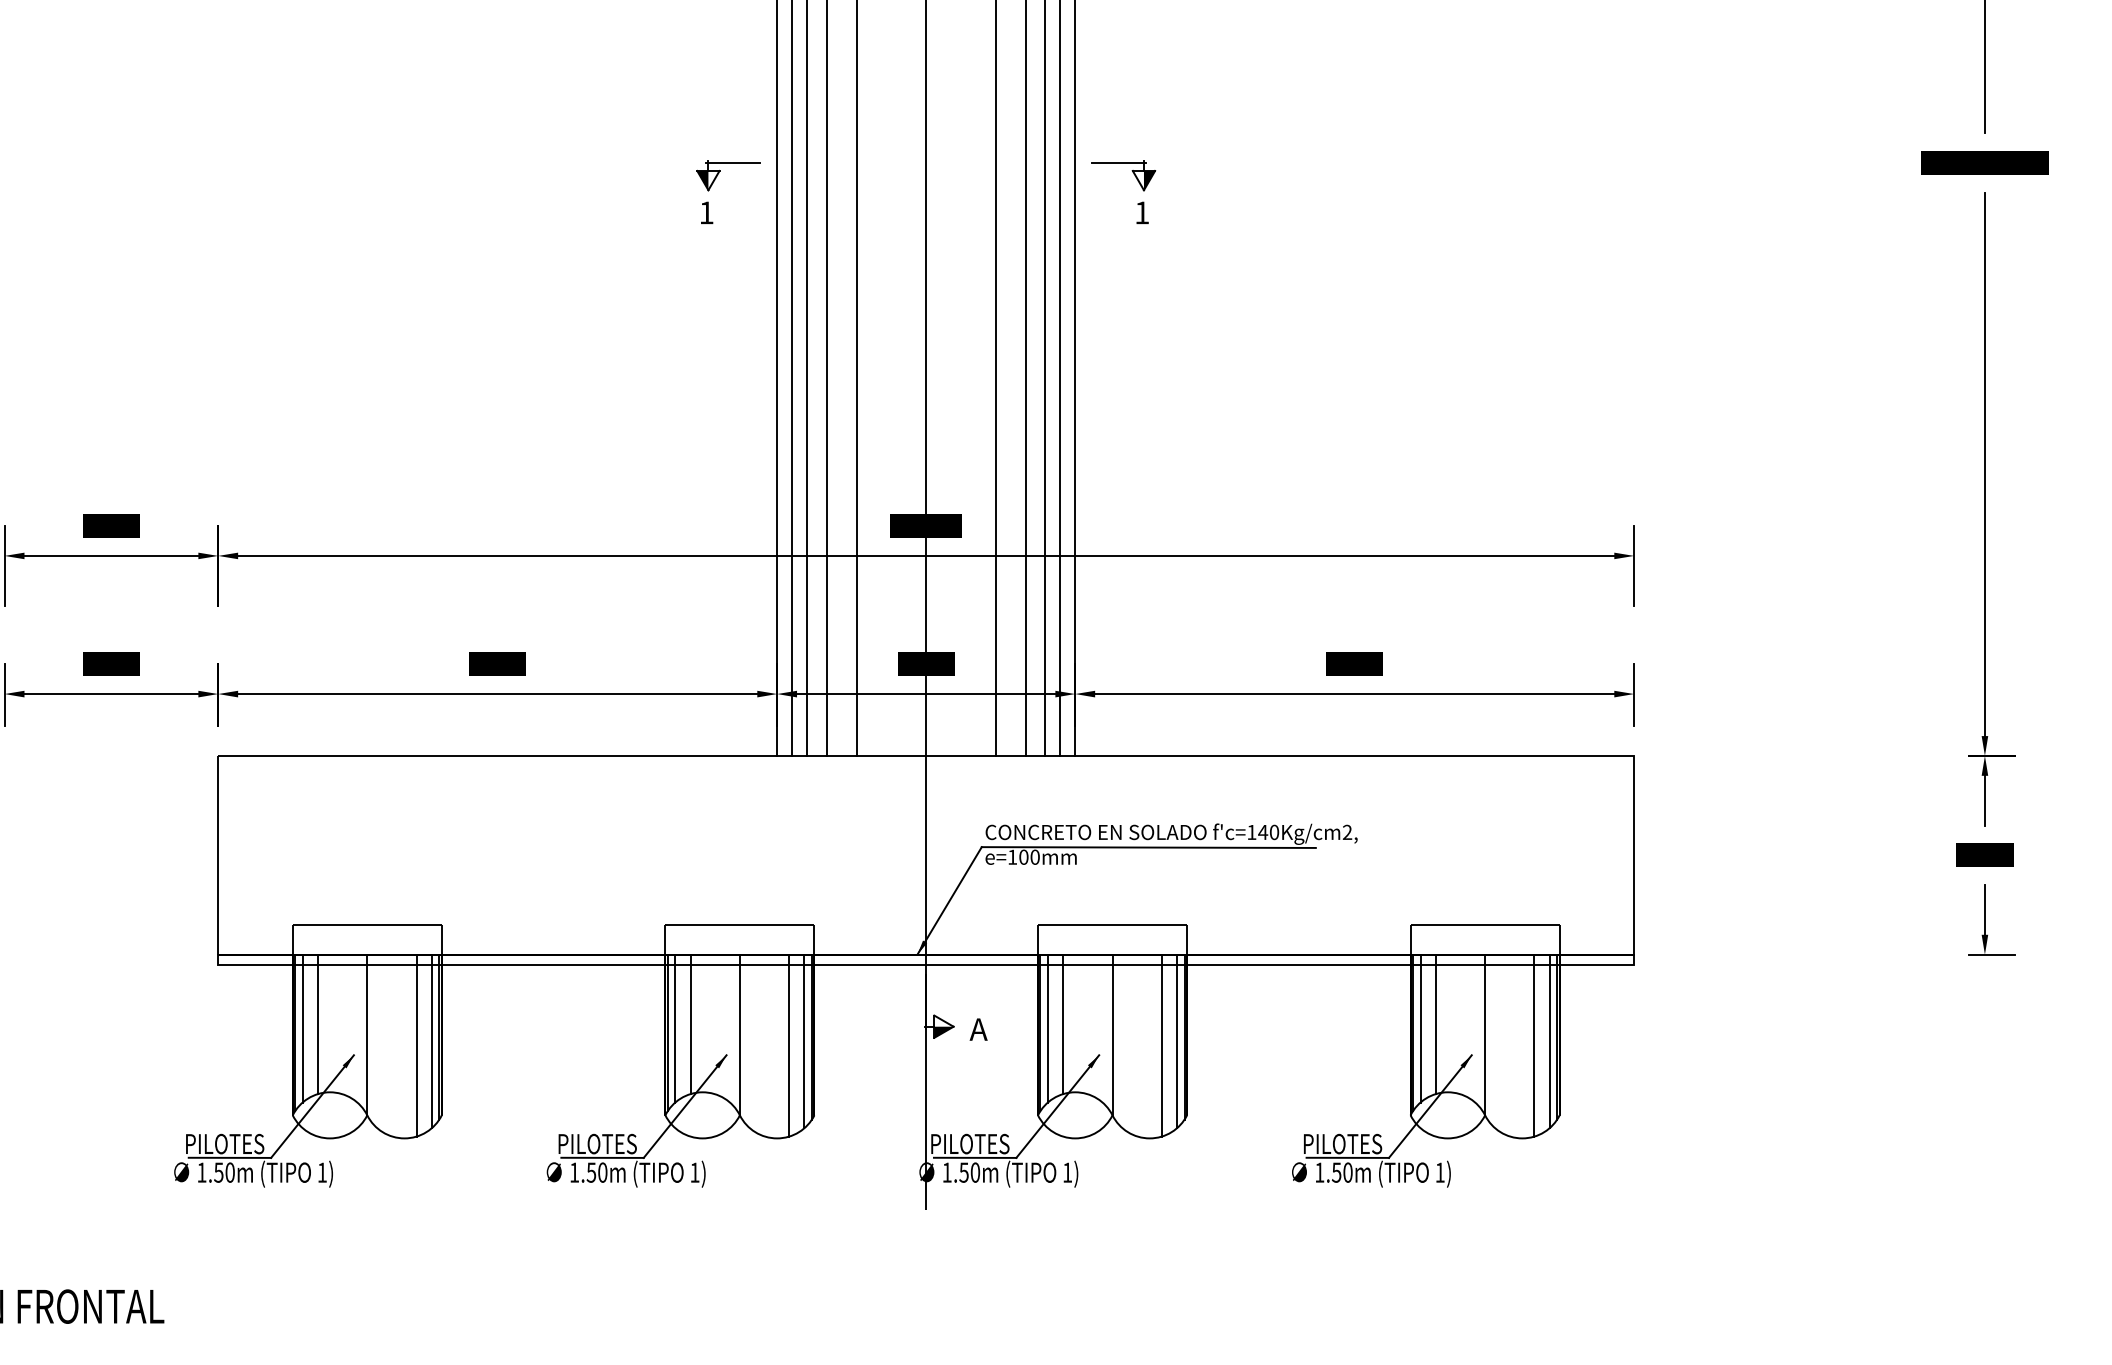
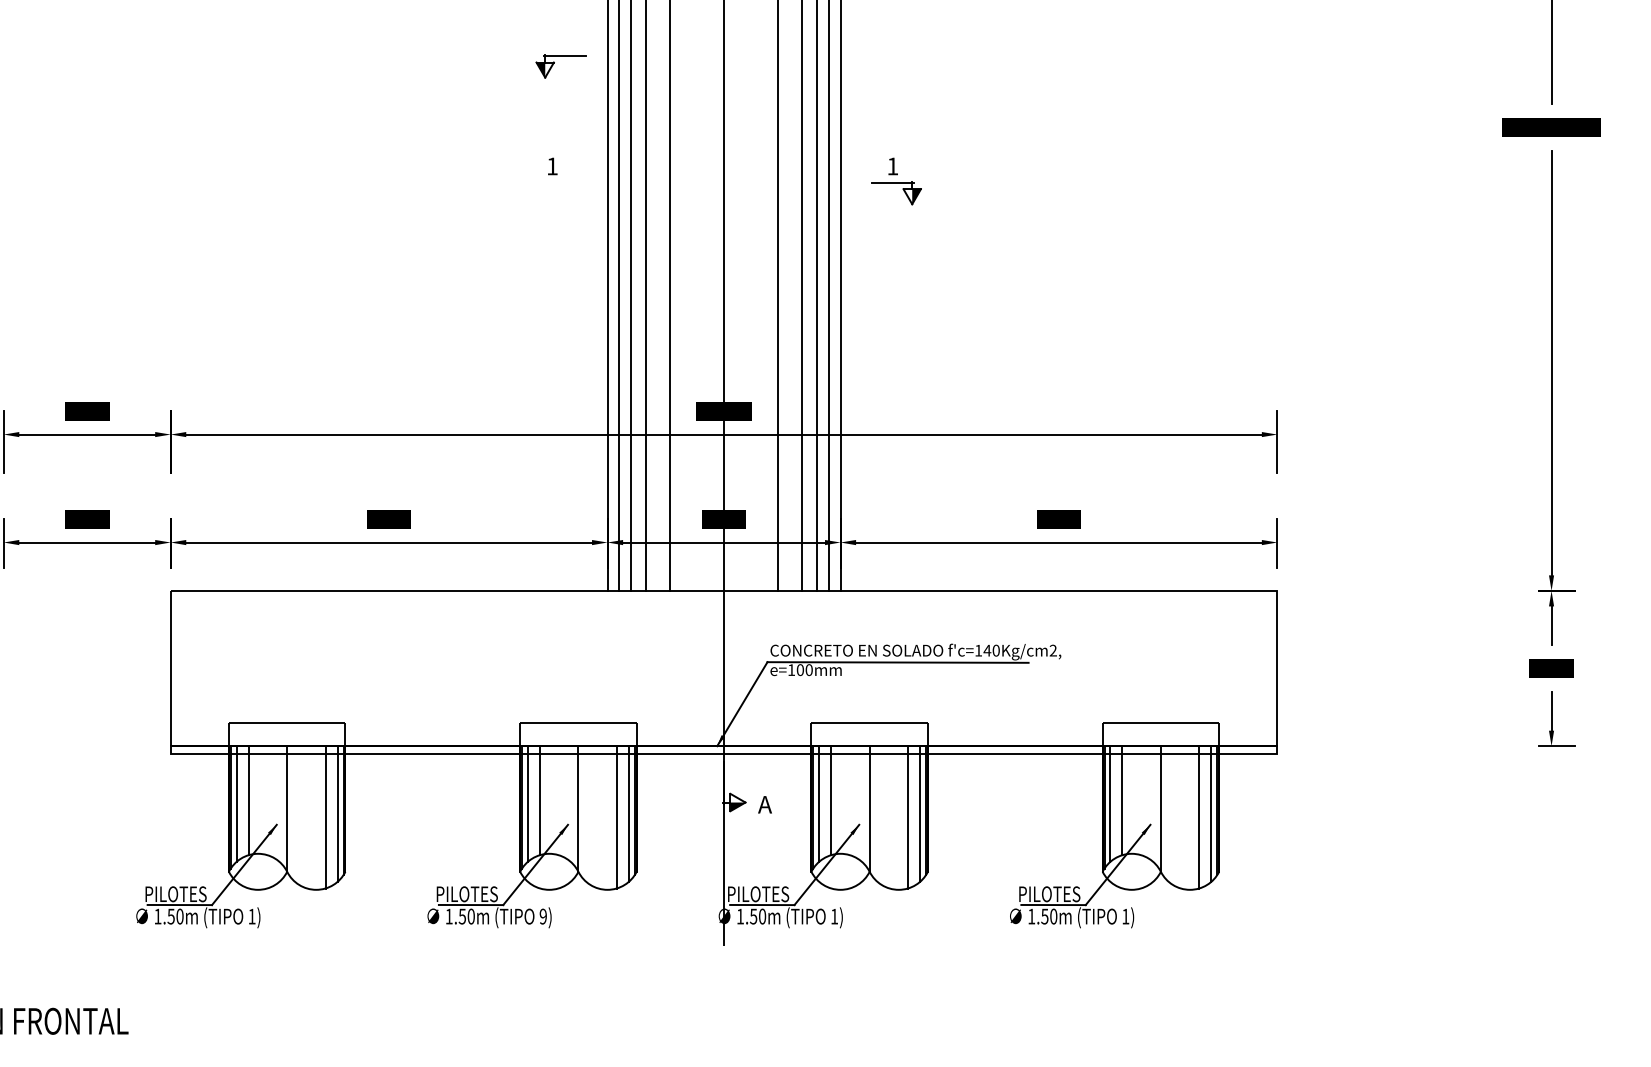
part: (1131, 170) -> (902, 188), moved
part: (720, 171) -> (554, 62), moved
text: (694, 1172) -> (542, 916), 1) -> 9)

